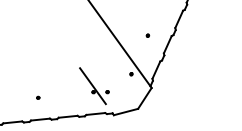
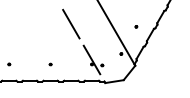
line: (60, 40) -> (71, 23), added

